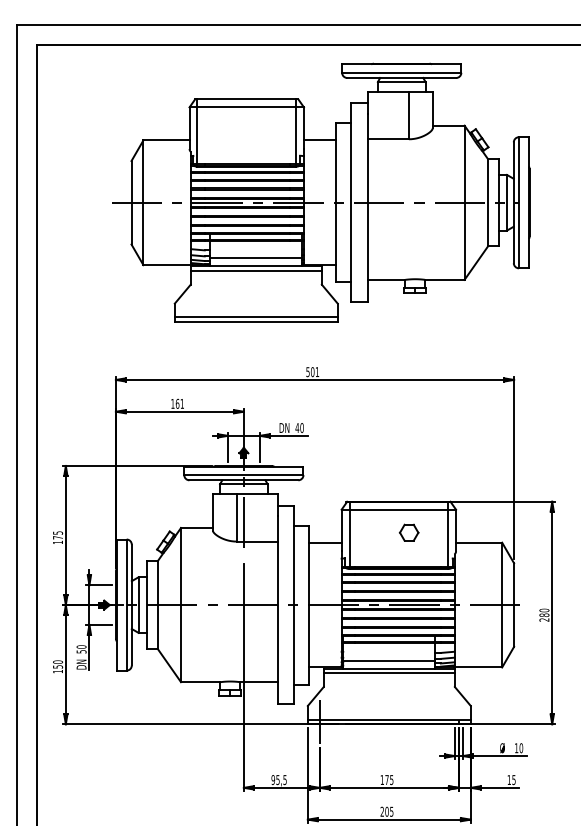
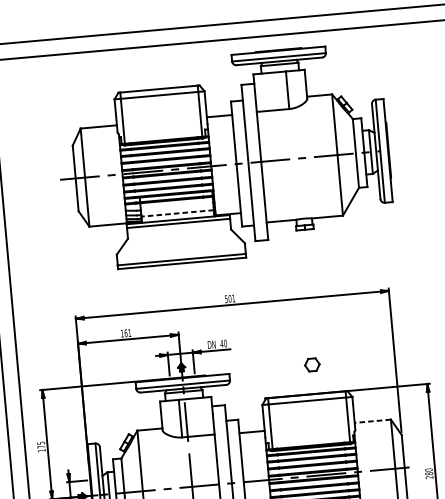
line: (255, 258) -> (177, 213), solid -> dashed
part: (408, 532) -> (311, 364), moved
line: (478, 542) -> (372, 421), solid -> dashed

